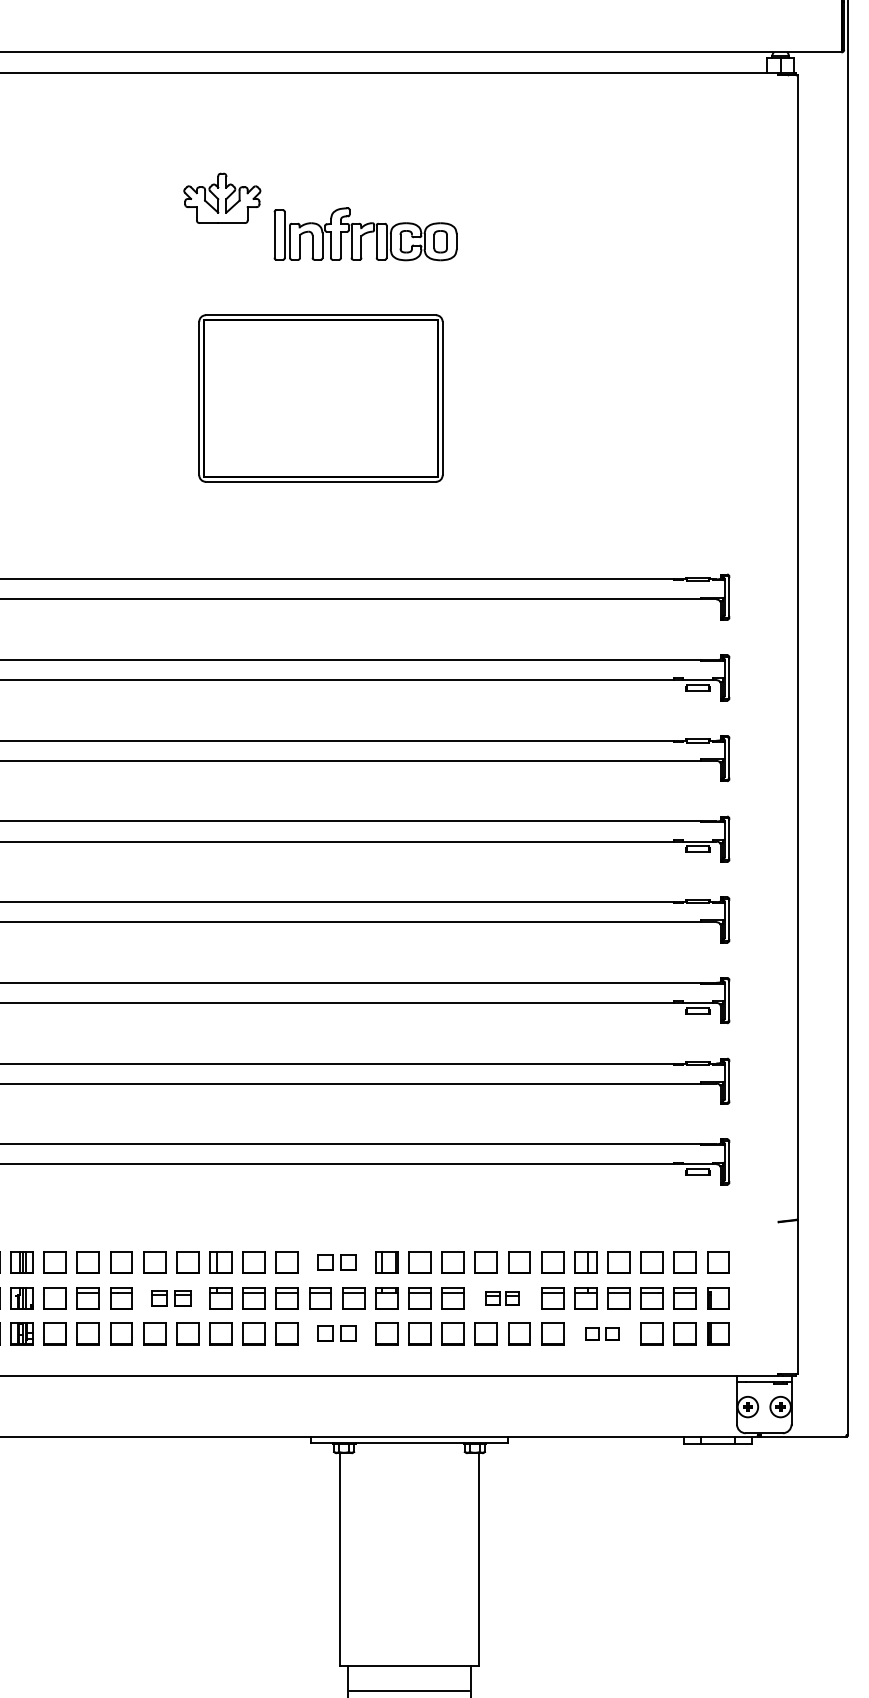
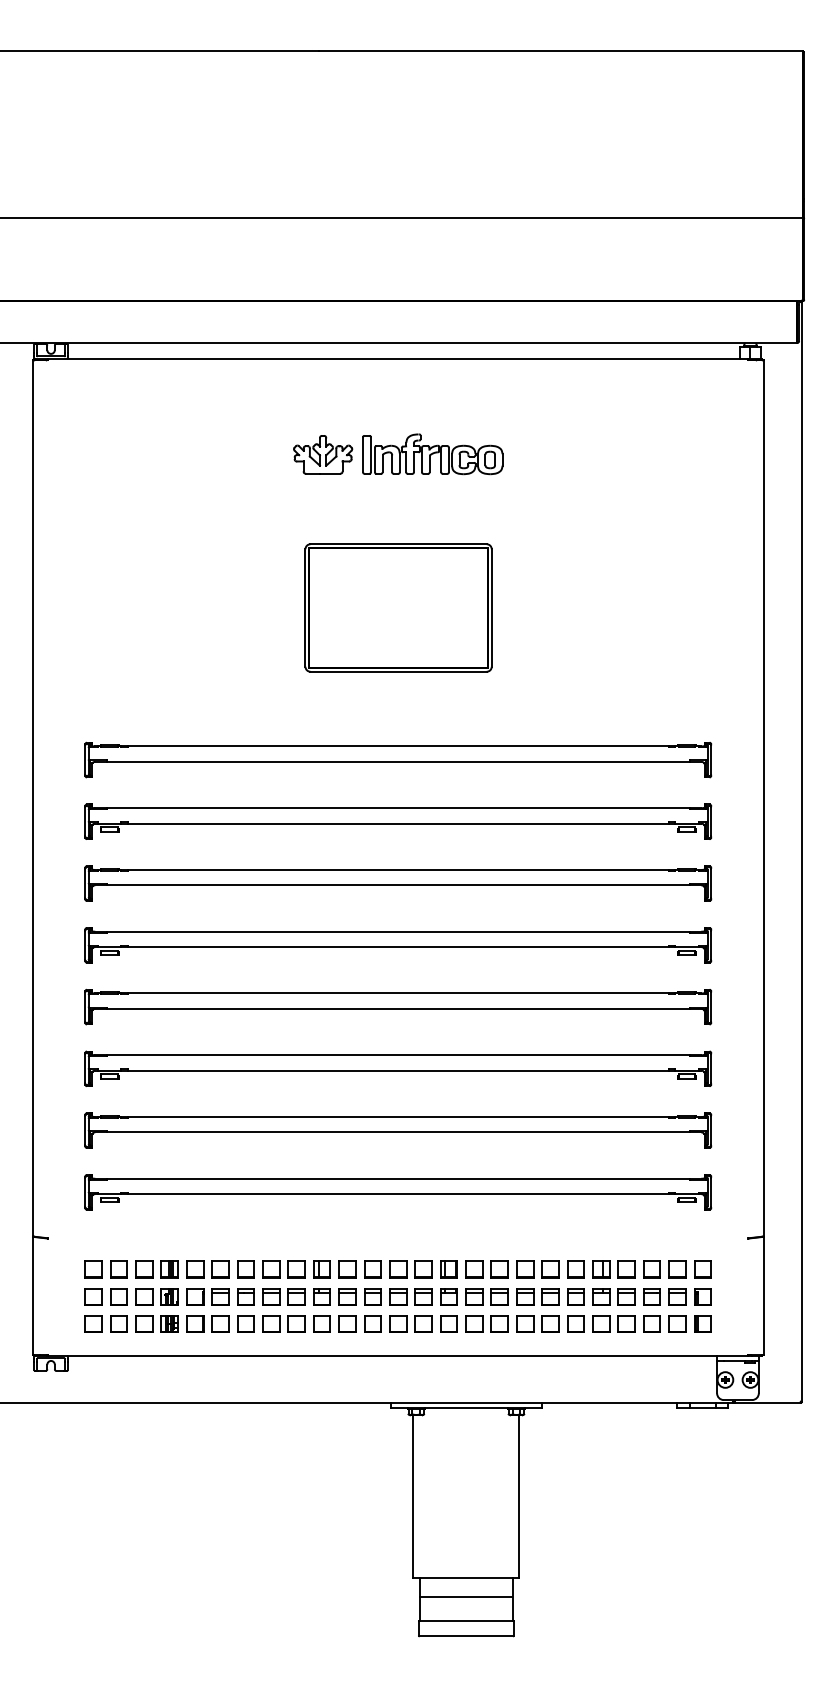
part: (365, 234) -> (432, 454), moved
part: (336, 1262) -> (410, 1269), size x1.43
part: (170, 1297) -> (283, 1296), size x1.43
part: (502, 1297) -> (537, 1296), size x1.67
part: (336, 1333) -> (410, 1323), size x1.43
part: (601, 1333) -> (613, 1323), size x1.67

